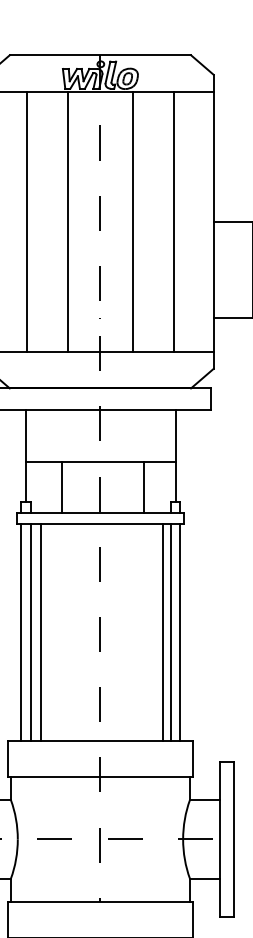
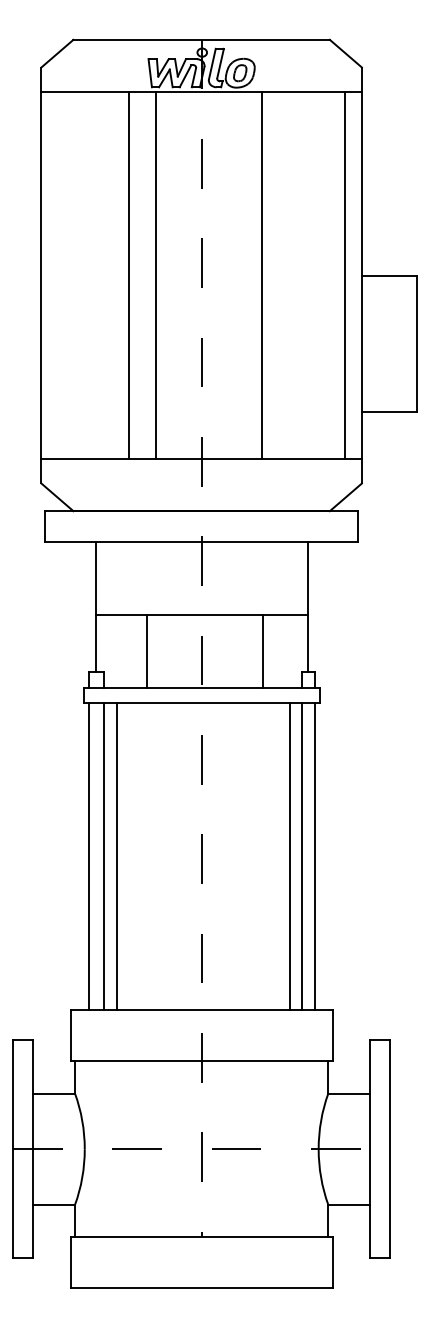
line: (27, 221) -> (129, 275), moved
line: (132, 221) -> (262, 275), moved
line: (173, 221) -> (345, 275), moved

